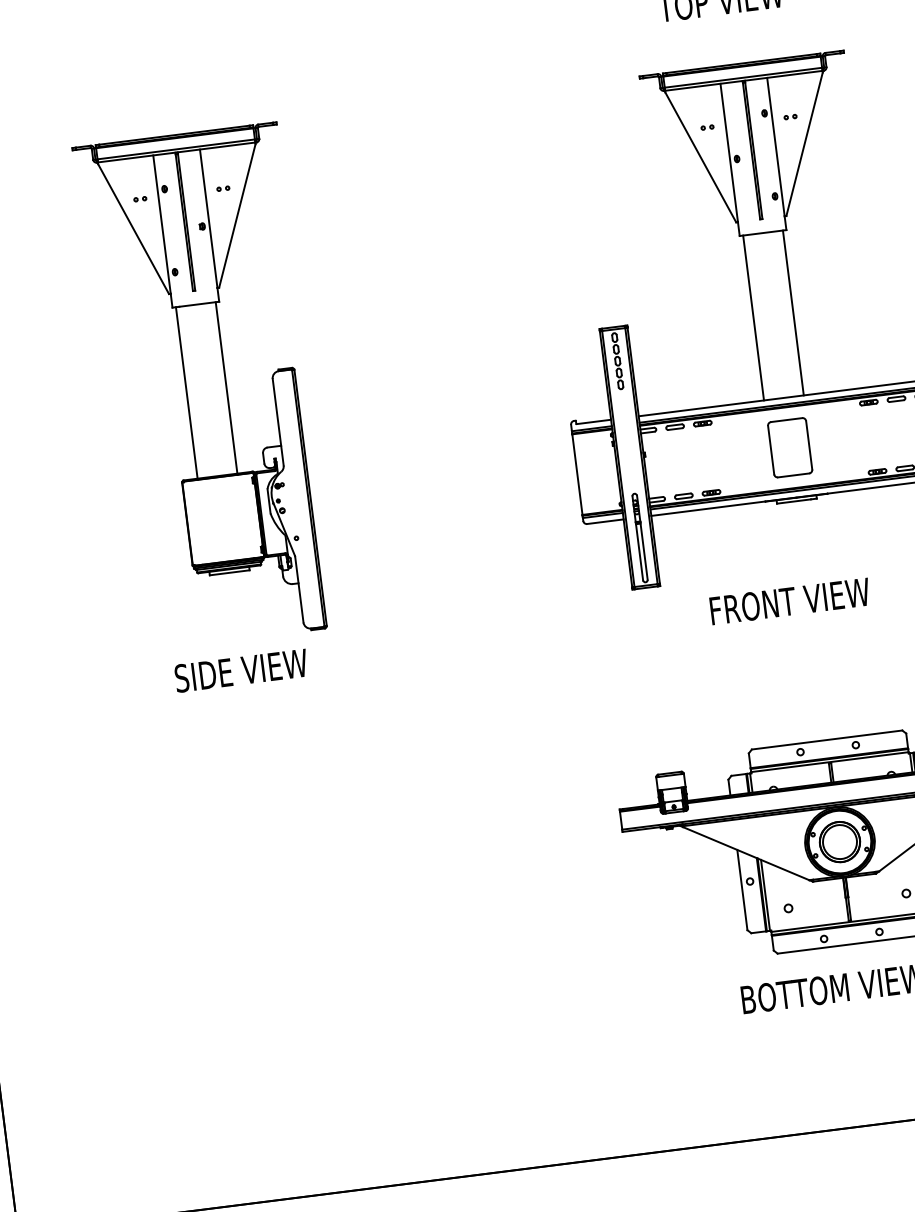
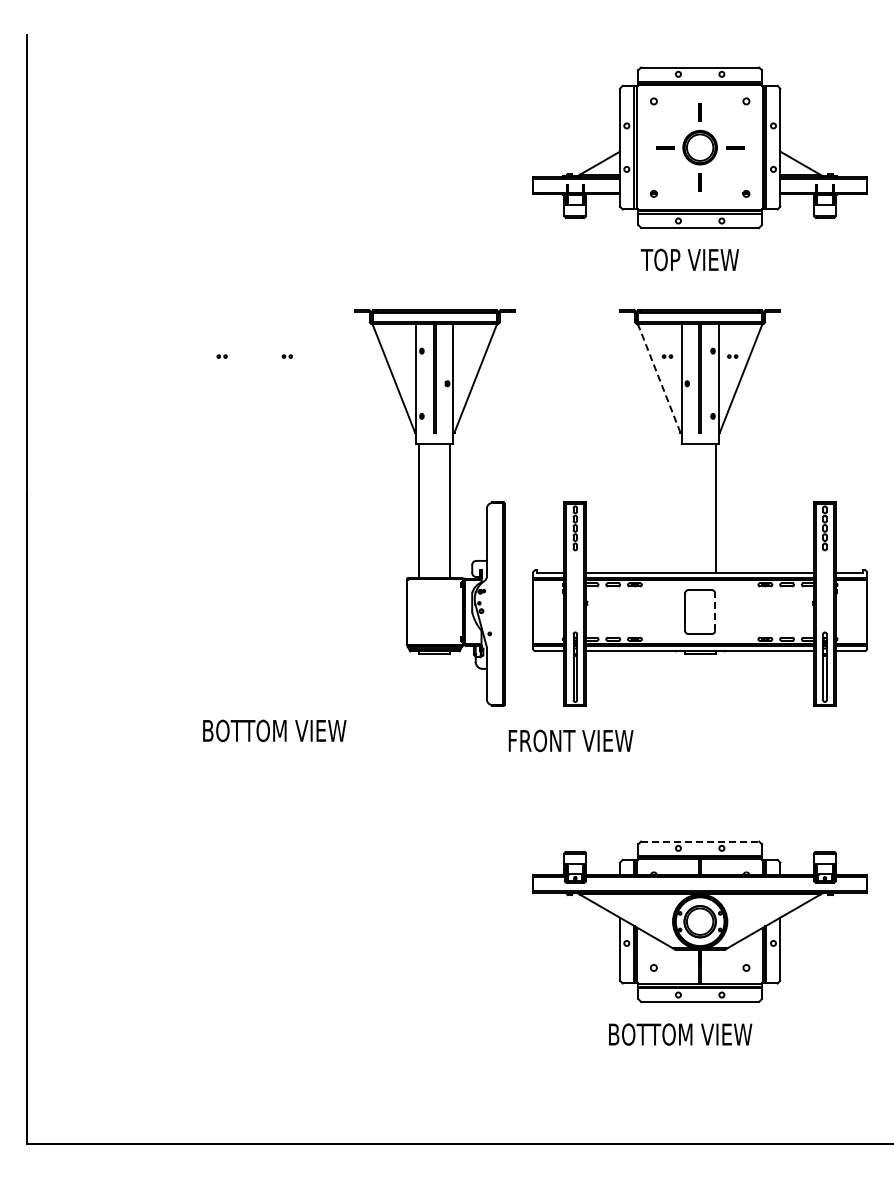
line: (700, 158) -> (659, 379), solid -> dashed
line: (753, 317) -> (684, 507), removed
part: (205, 387) -> (434, 508), moved
line: (809, 444) -> (715, 611), solid -> dashed
text: (789, 601) -> (570, 740), moved
text: (267, 667) -> (274, 730), SIDE VIEW -> BOTTOM VIEW
line: (827, 739) -> (700, 841), solid -> dashed

